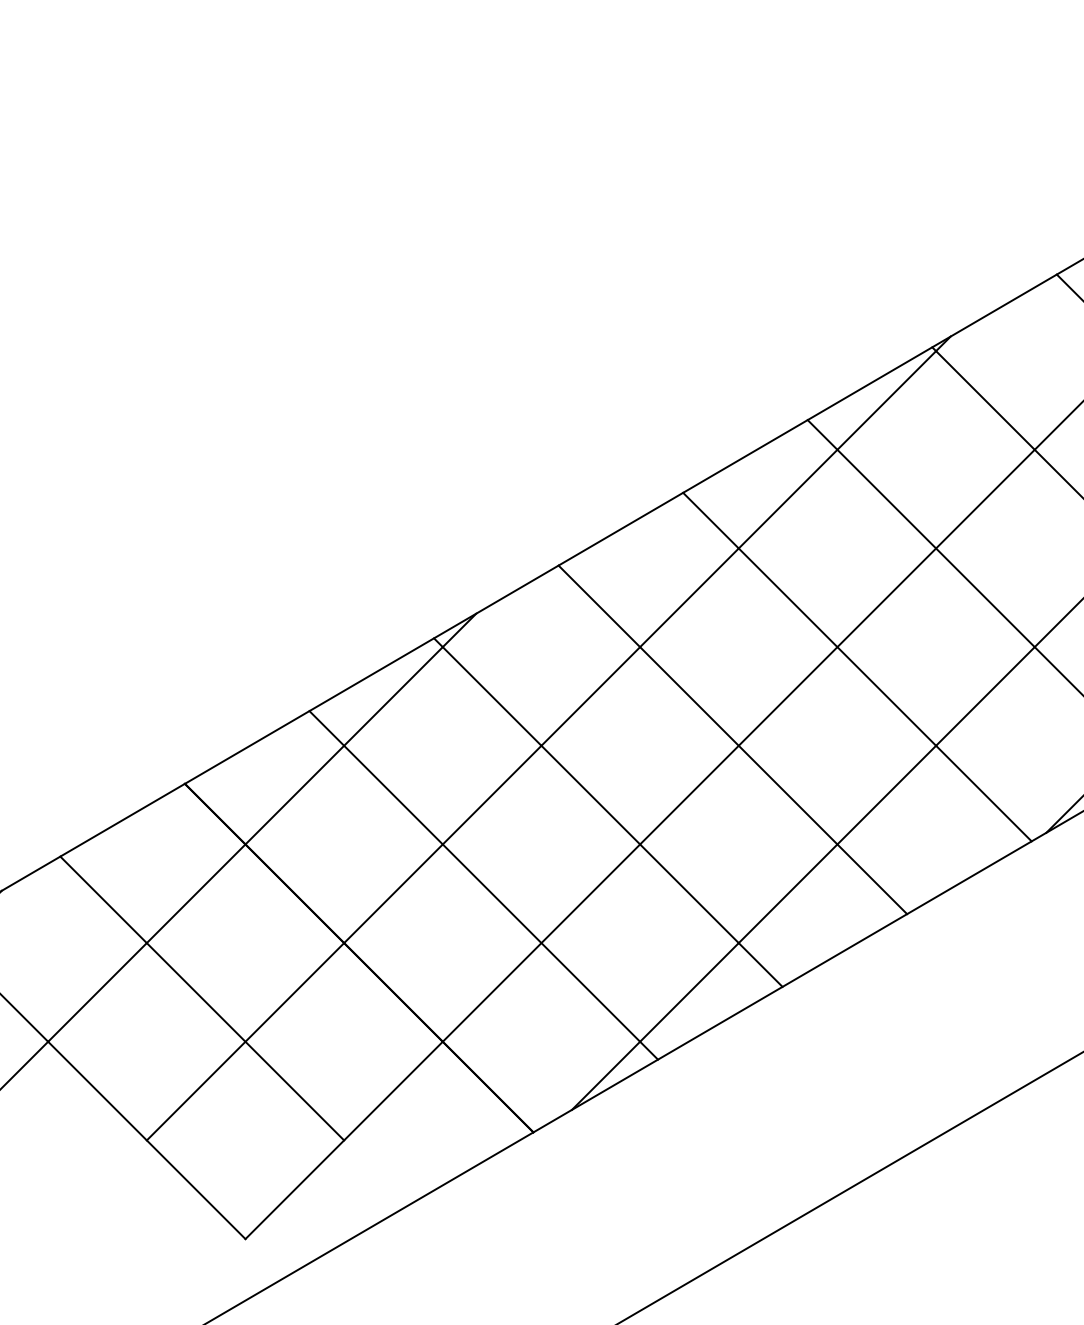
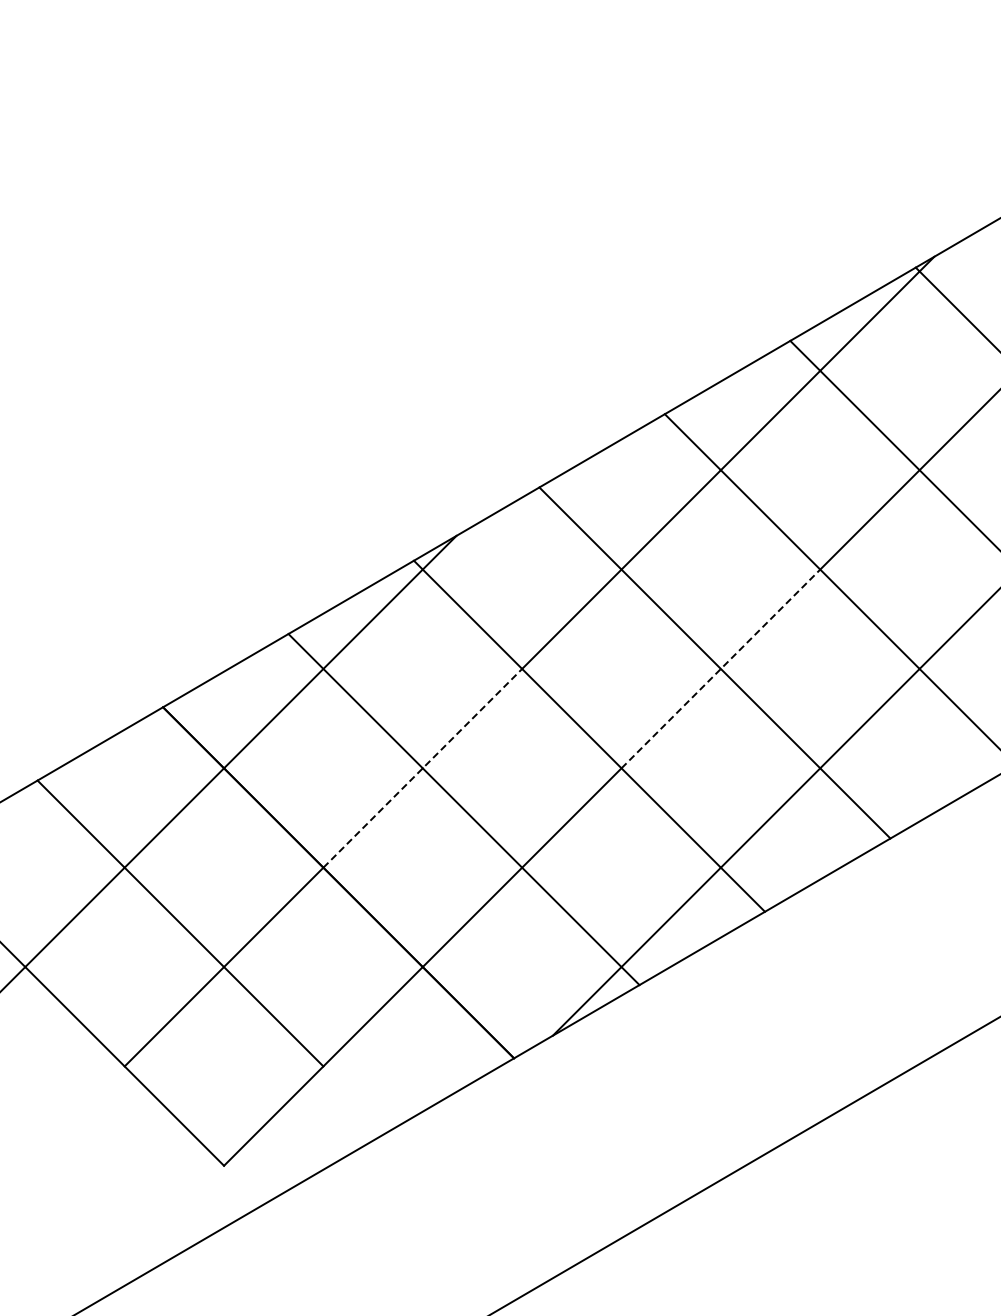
line: (738, 745) -> (720, 668), solid -> dashed
line: (442, 844) -> (422, 768), solid -> dashed

